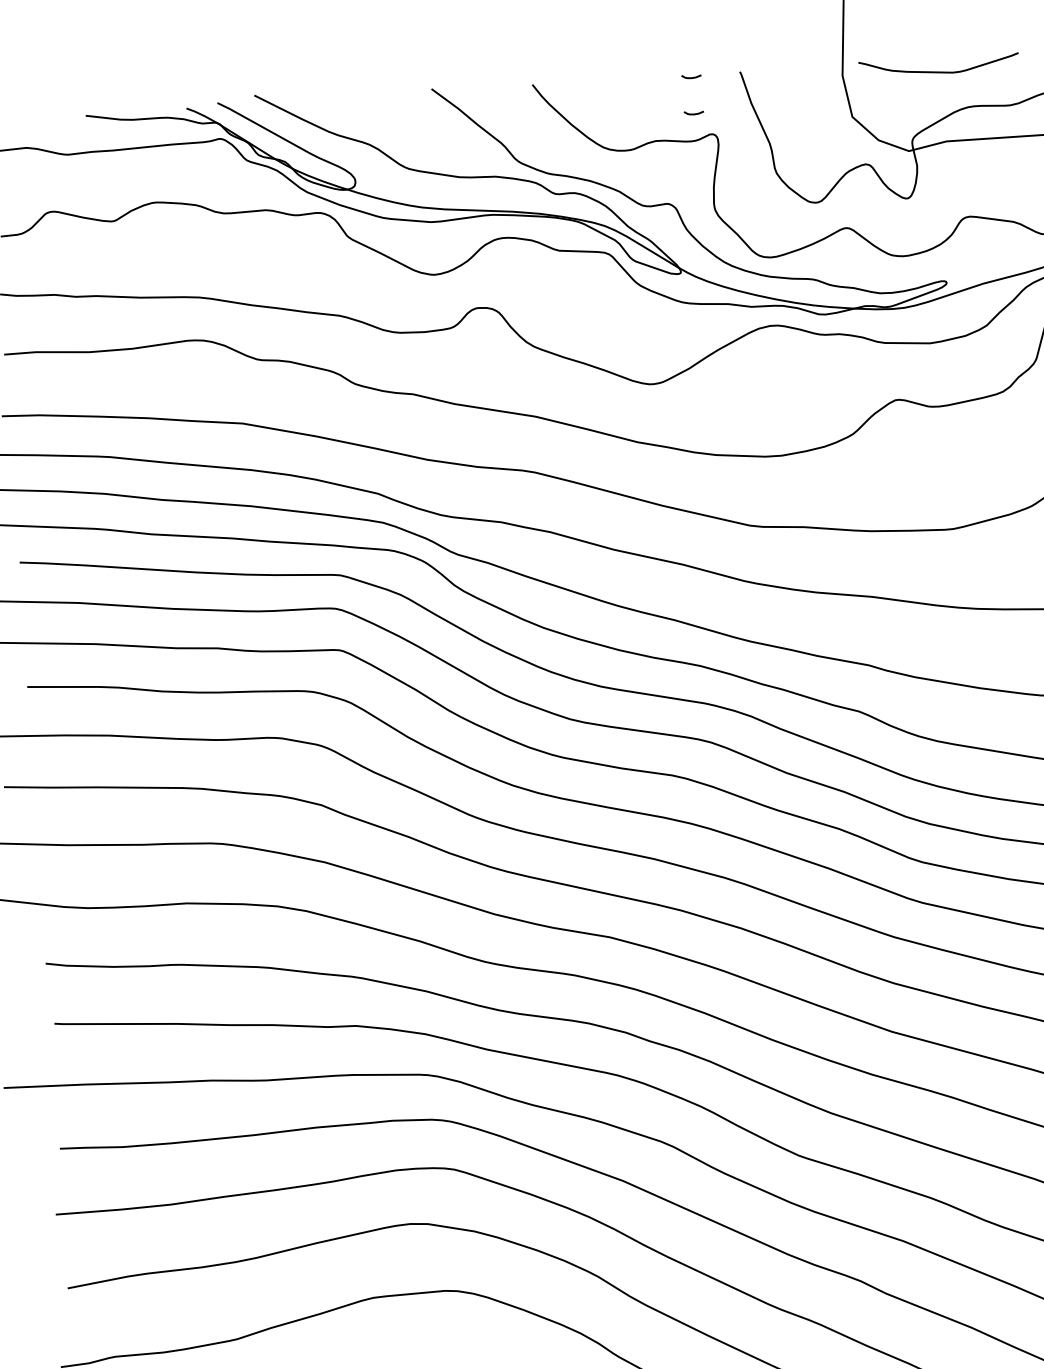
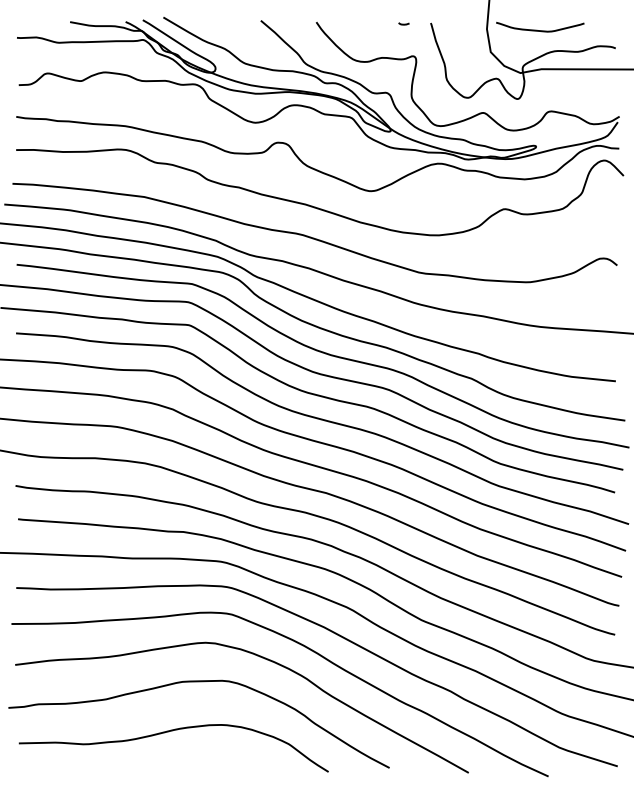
curve: (693, 112) -> (403, 43), removed

